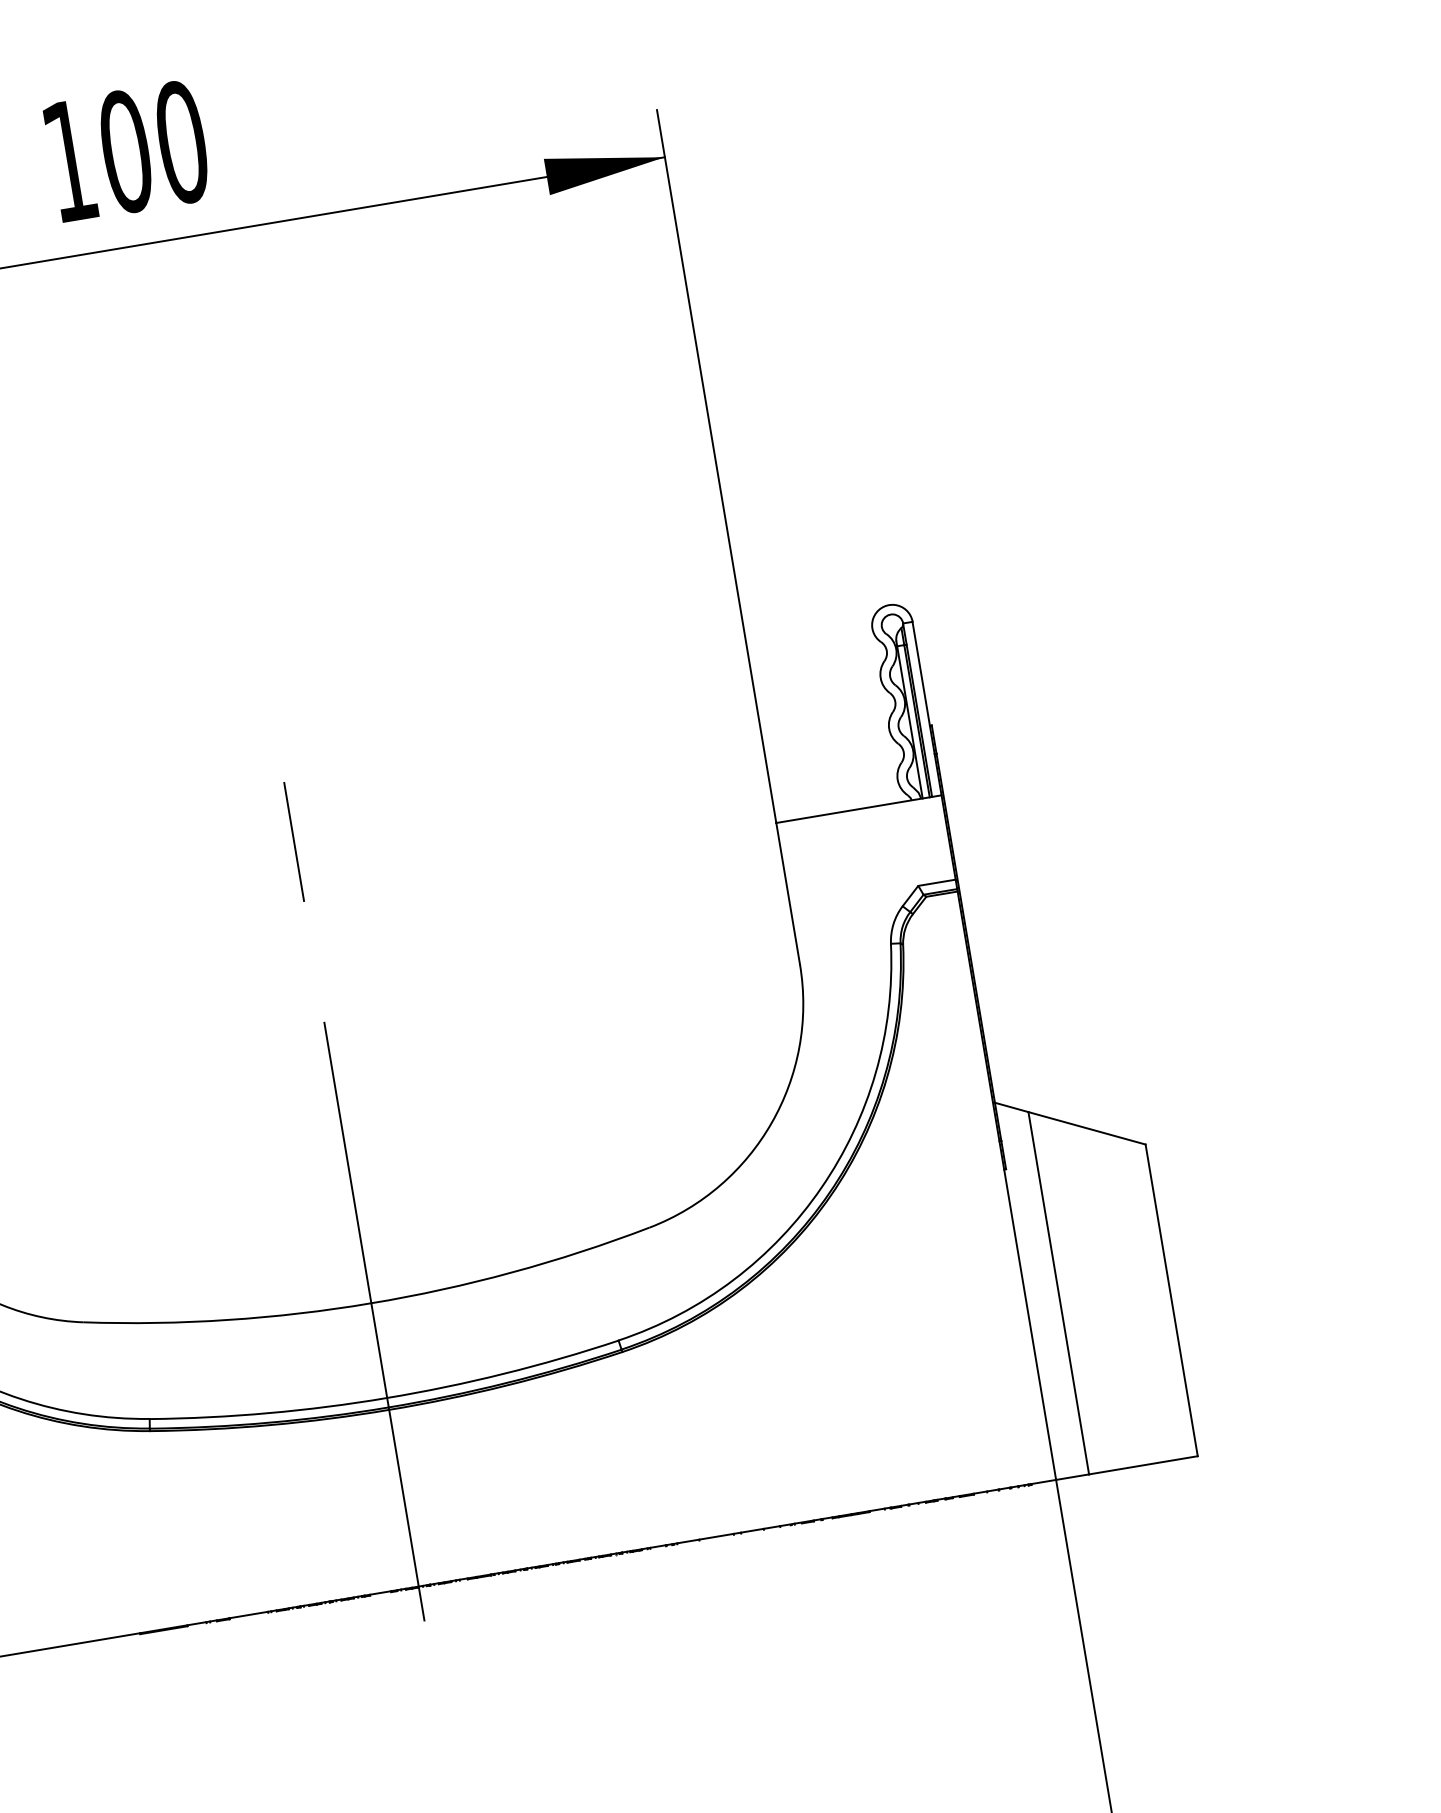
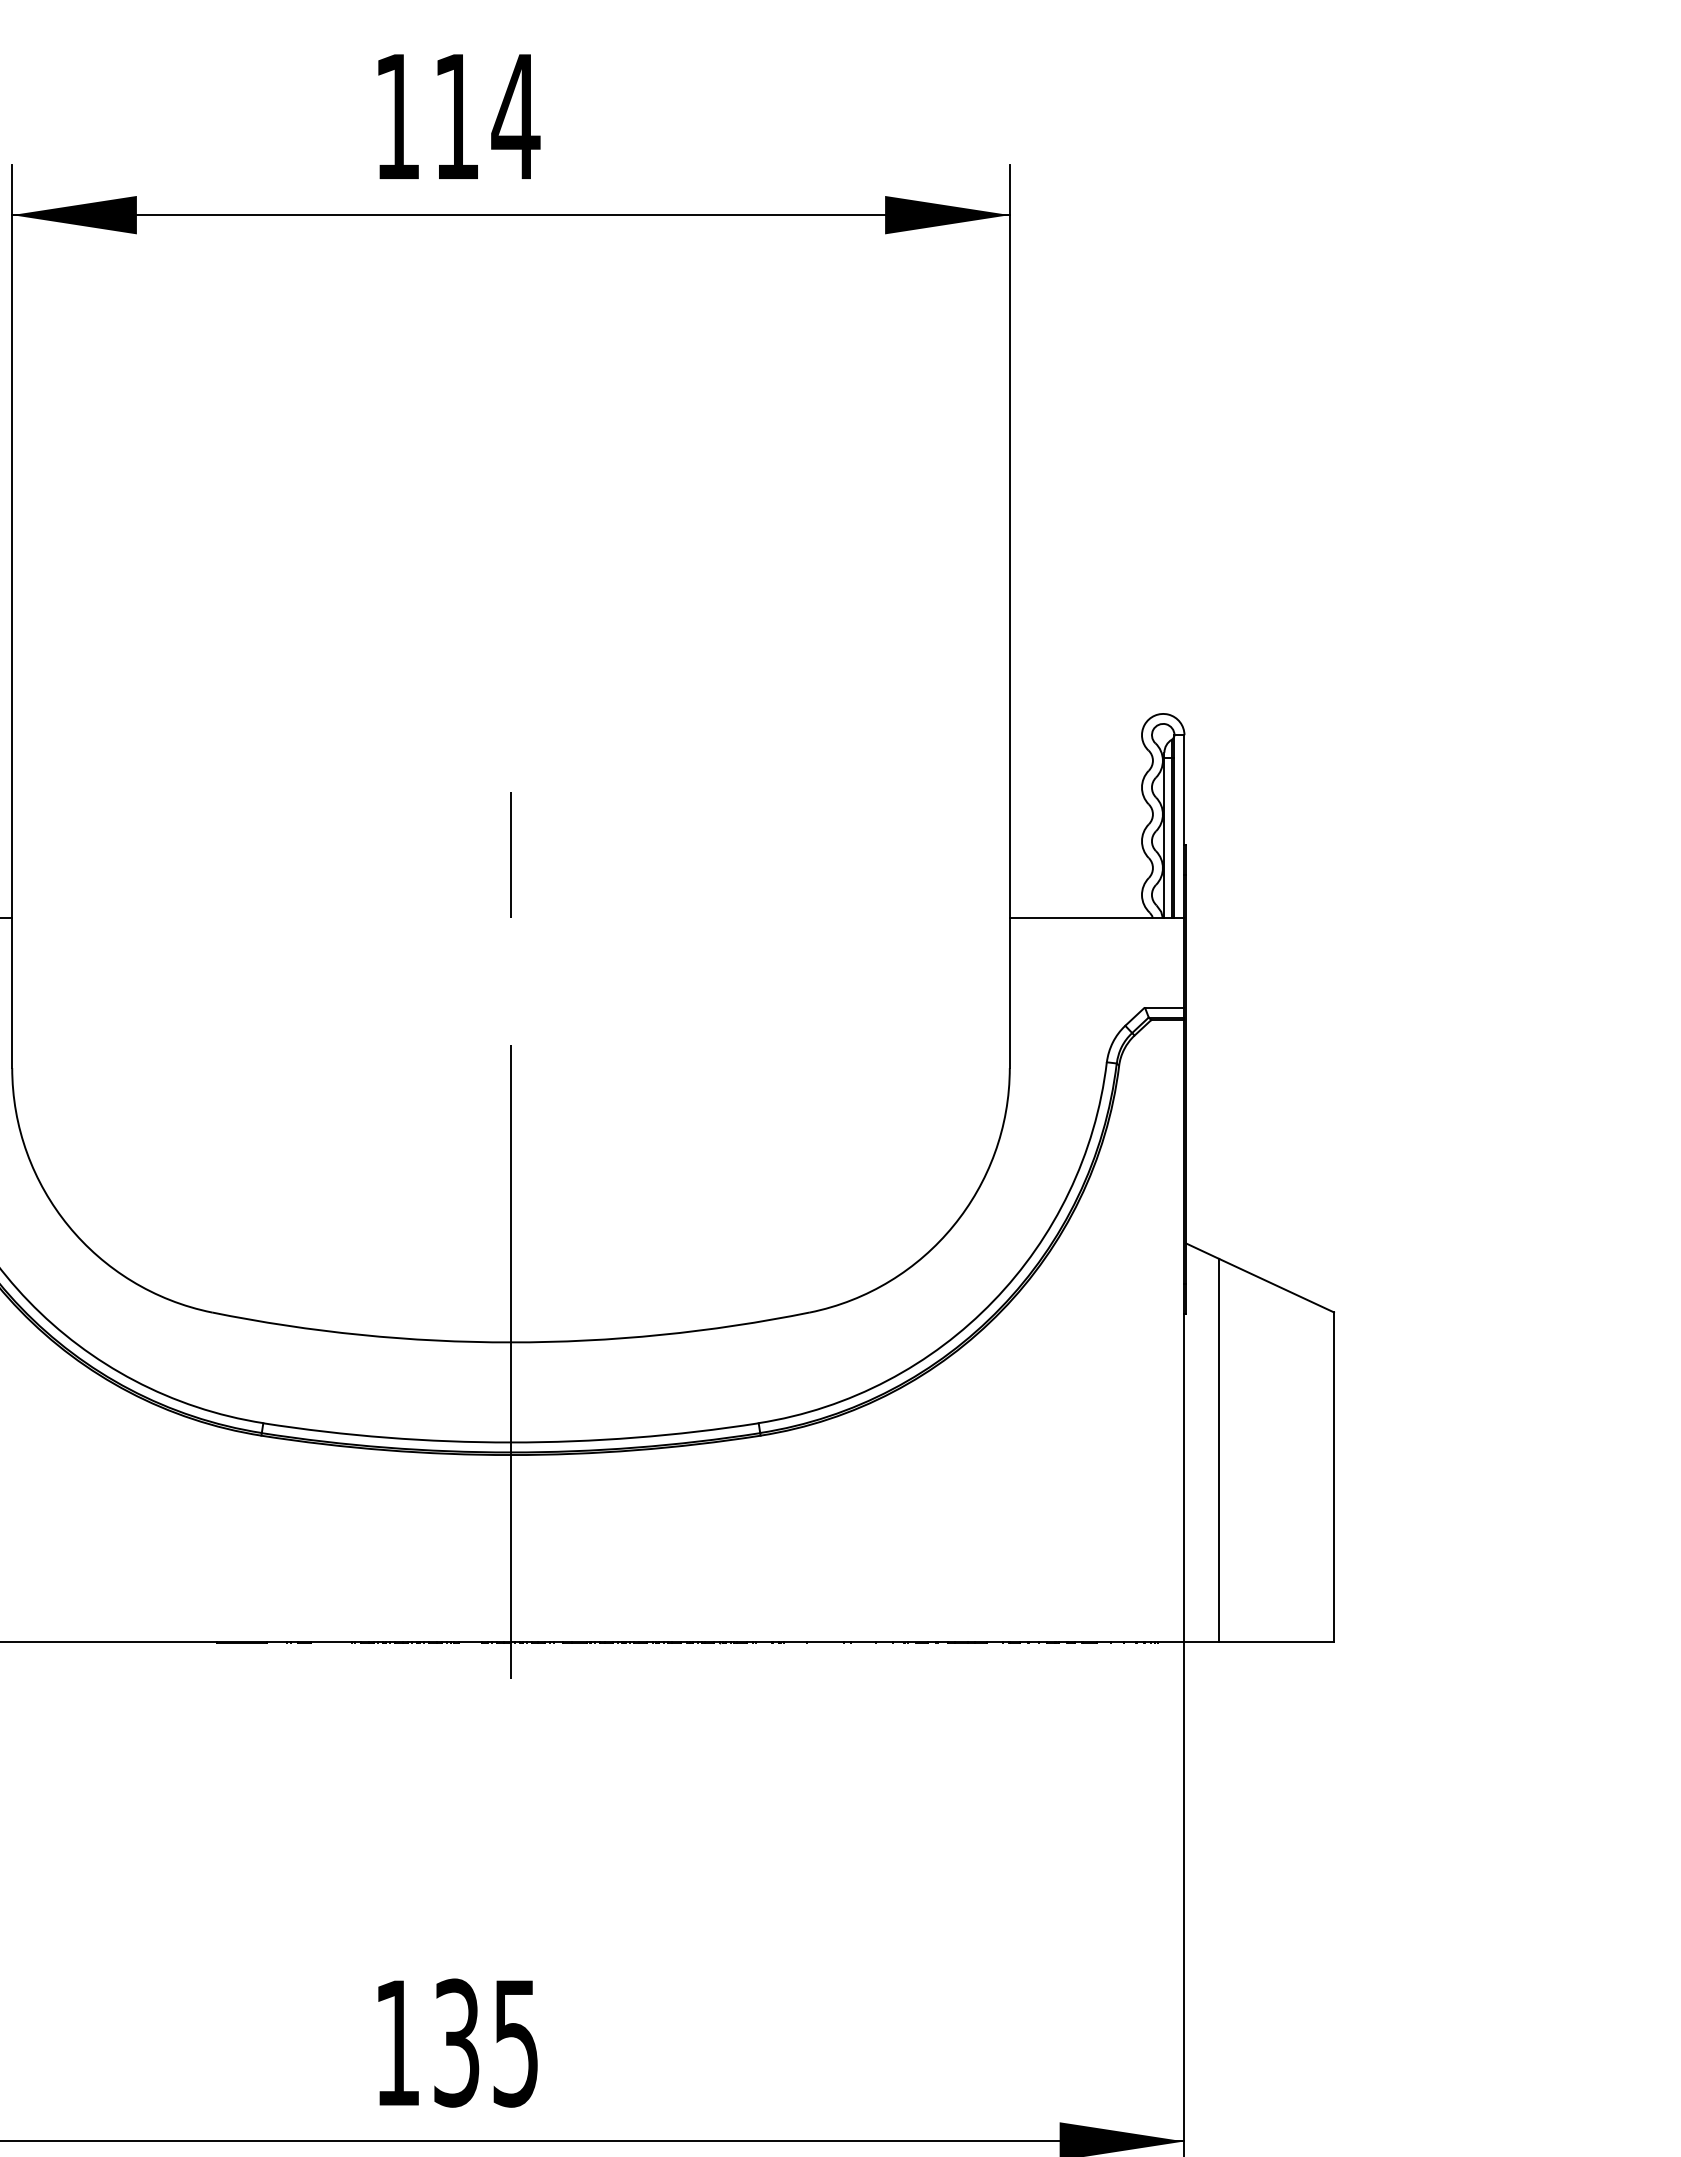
text: (153, 146) -> (486, 116), 100 -> 114

